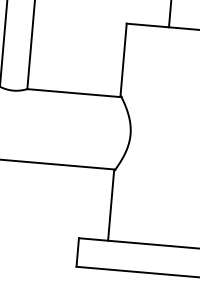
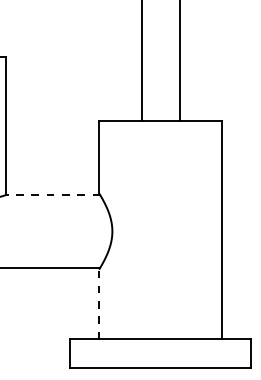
line: (73, 93) -> (52, 195), solid -> dashed
line: (111, 206) -> (99, 304), solid -> dashed

